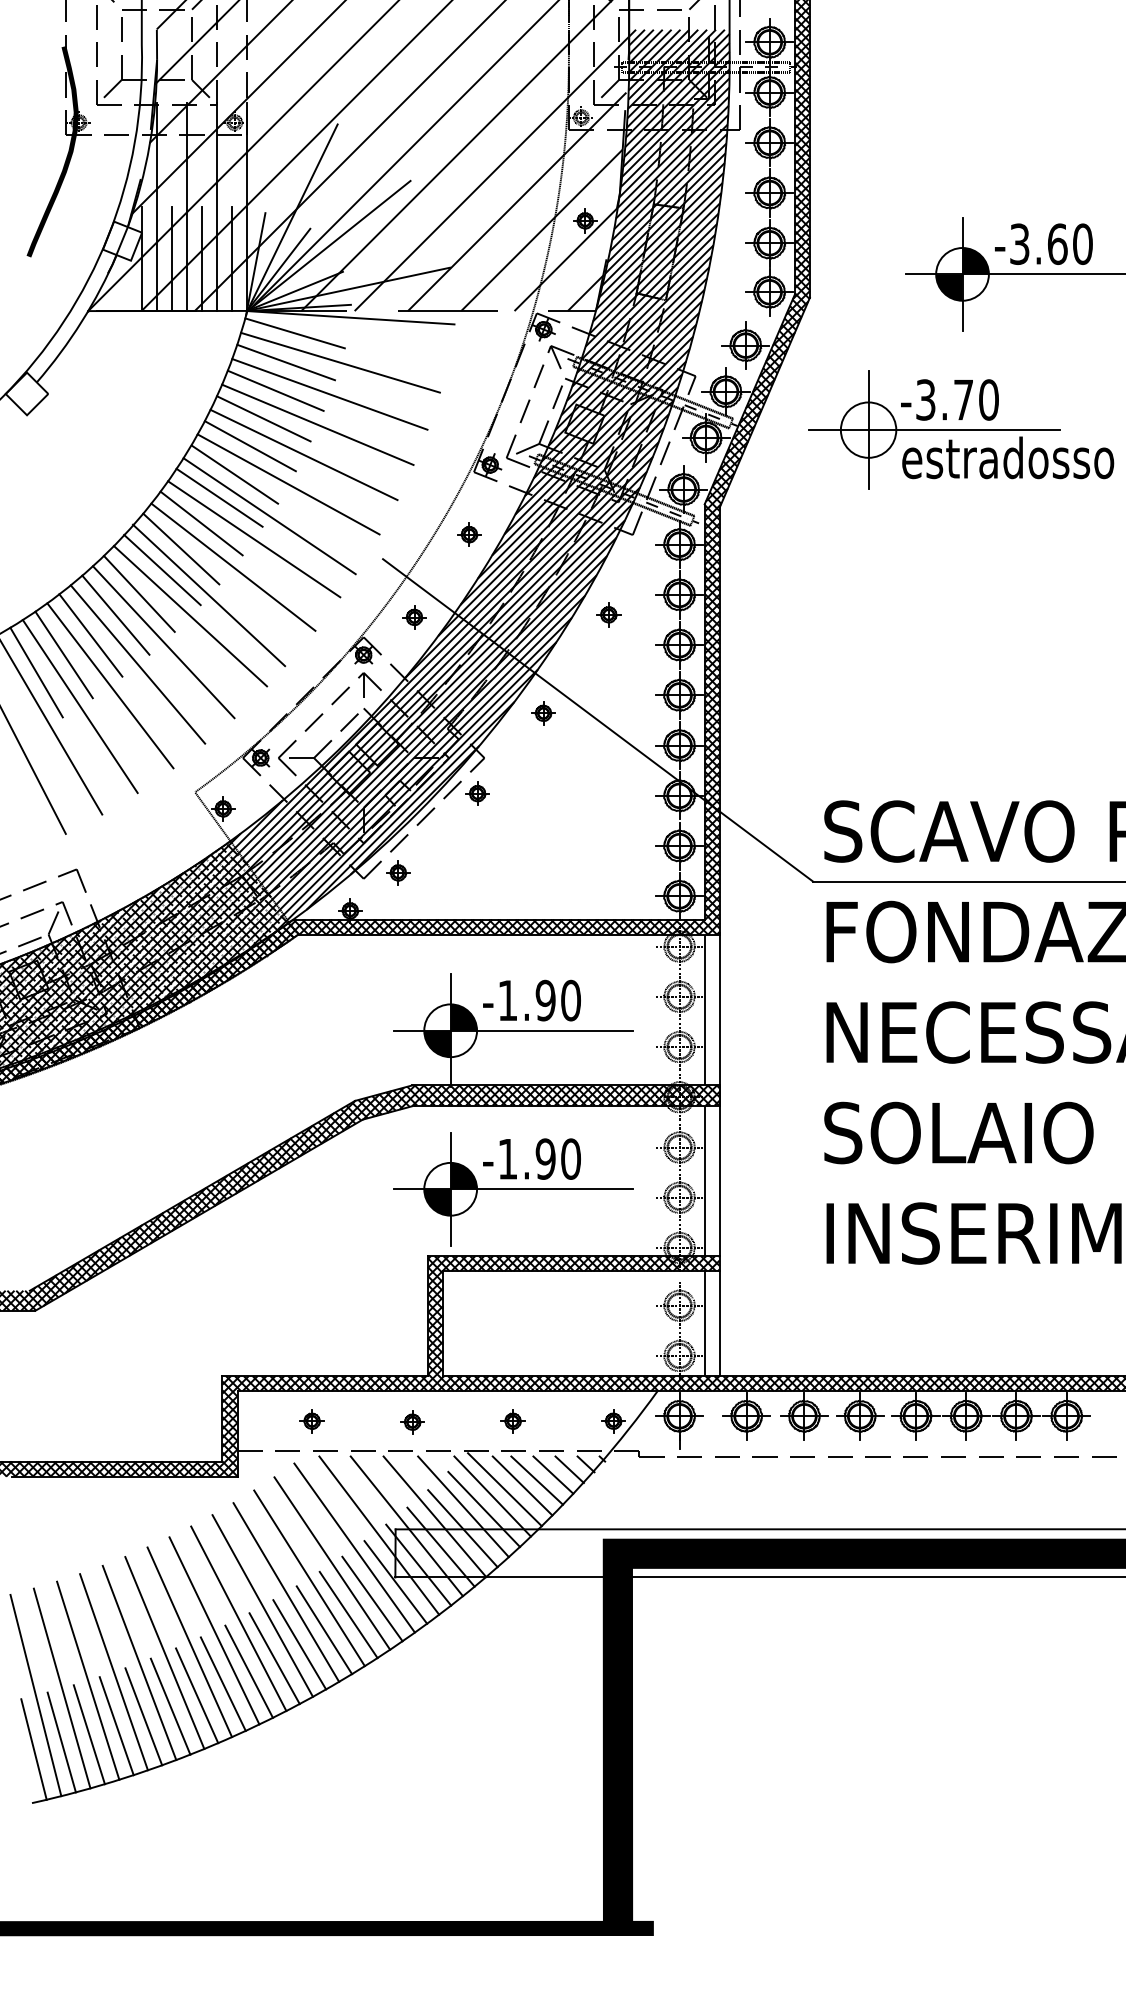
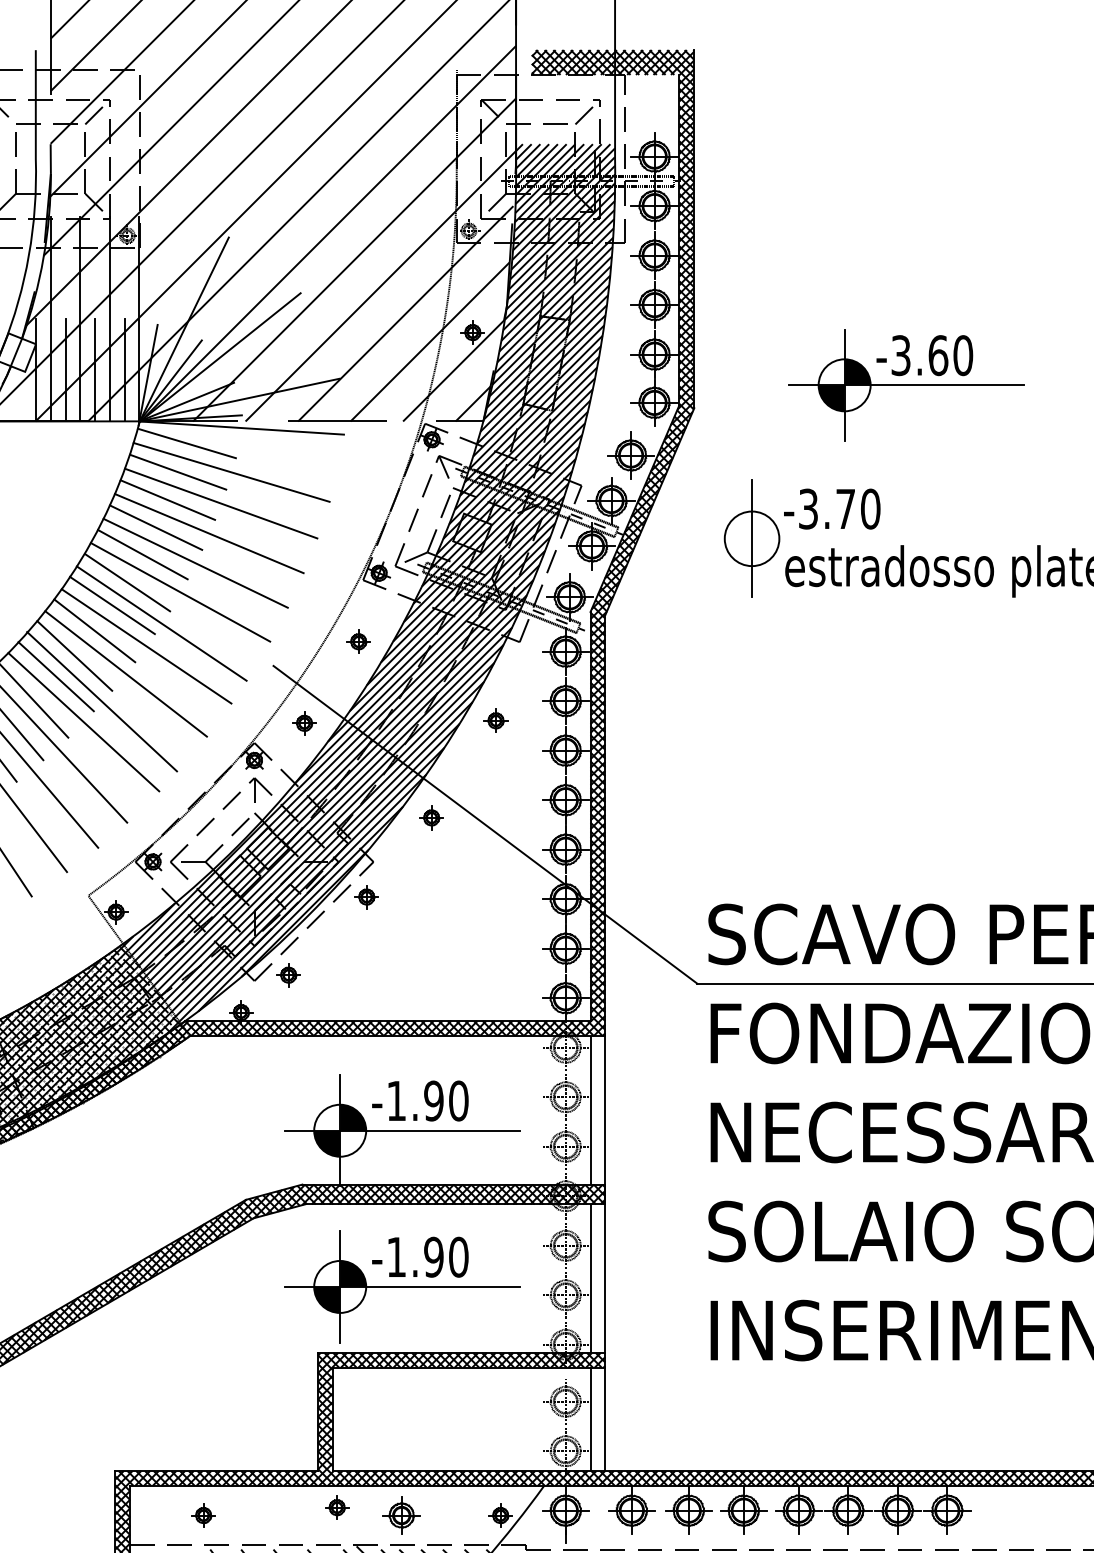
line: (934, 430) -> (817, 539), removed
part: (512, 1421) -> (401, 1515), size x1.6
part: (412, 1422) -> (337, 1507), moved

